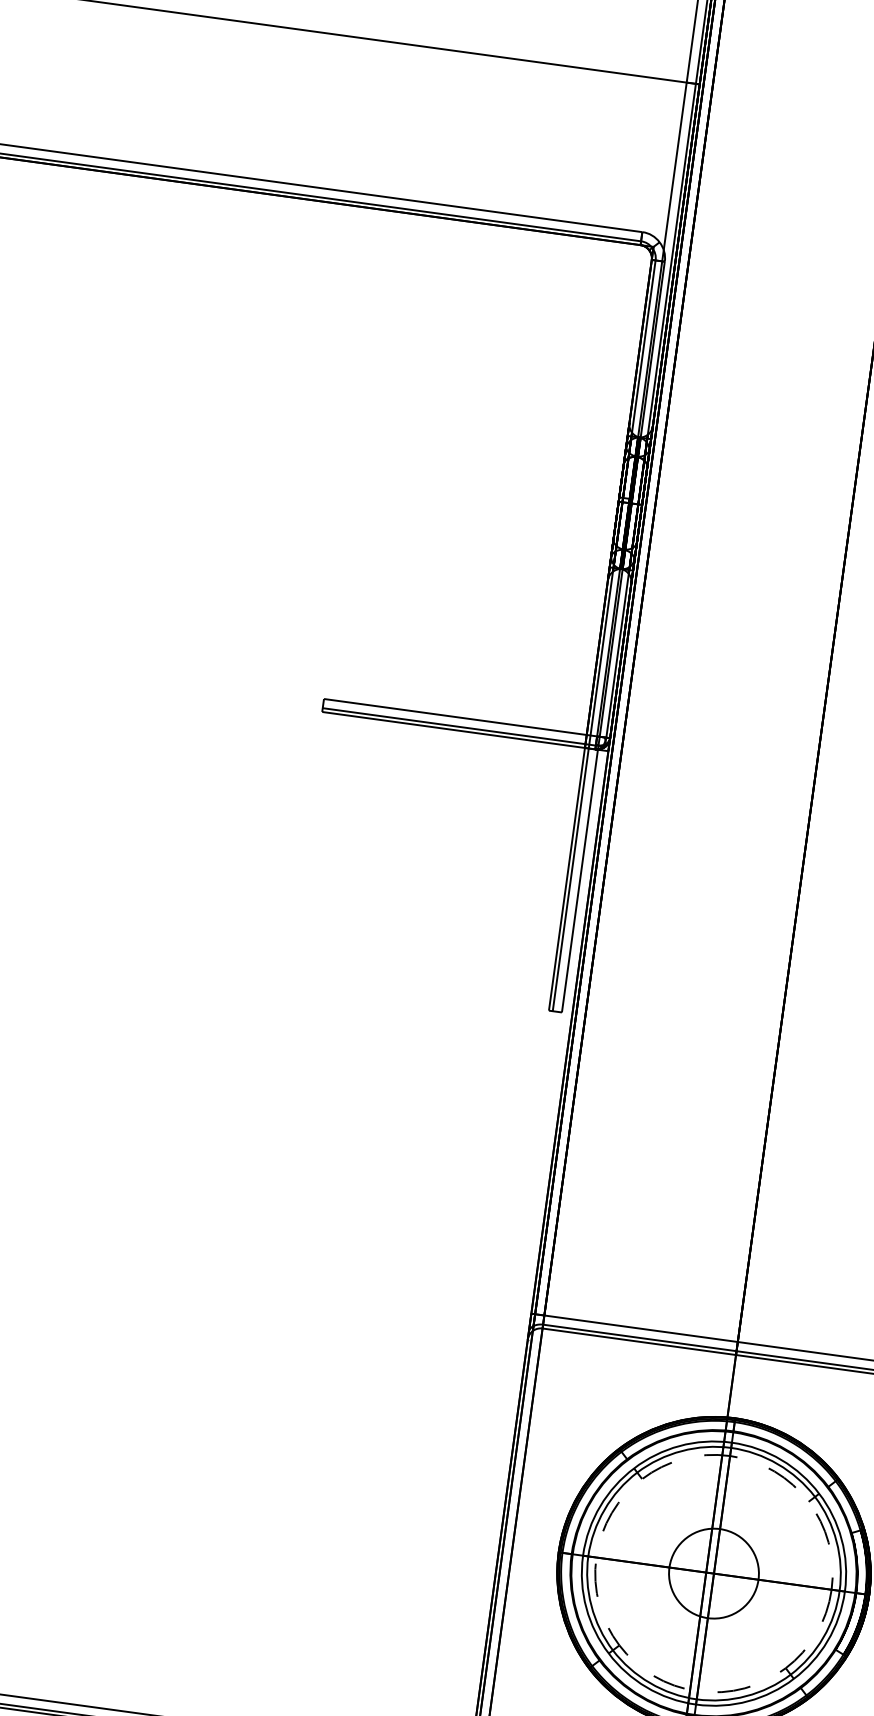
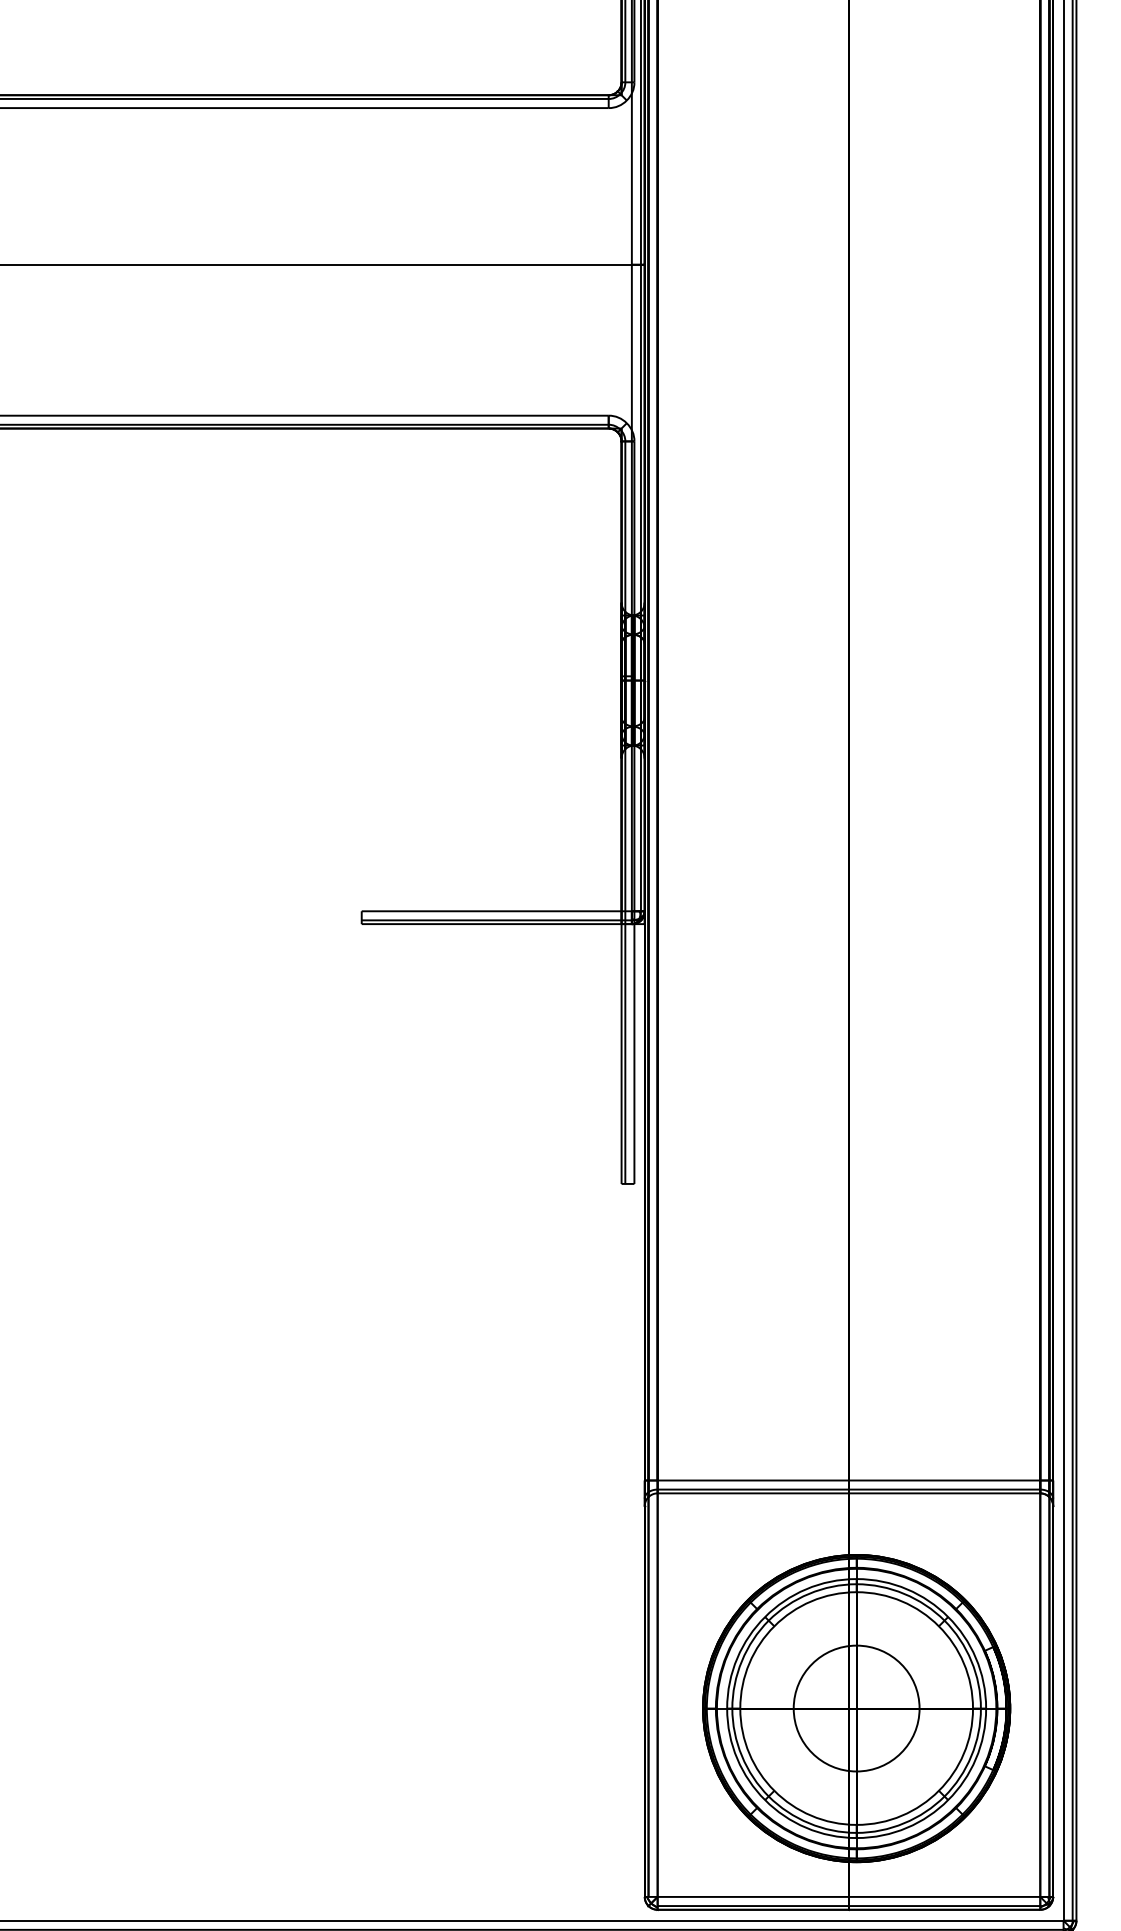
circle: (713, 1573) -> (856, 1708), dashed -> solid
circle: (713, 1573) -> (856, 1708), size x1.43

